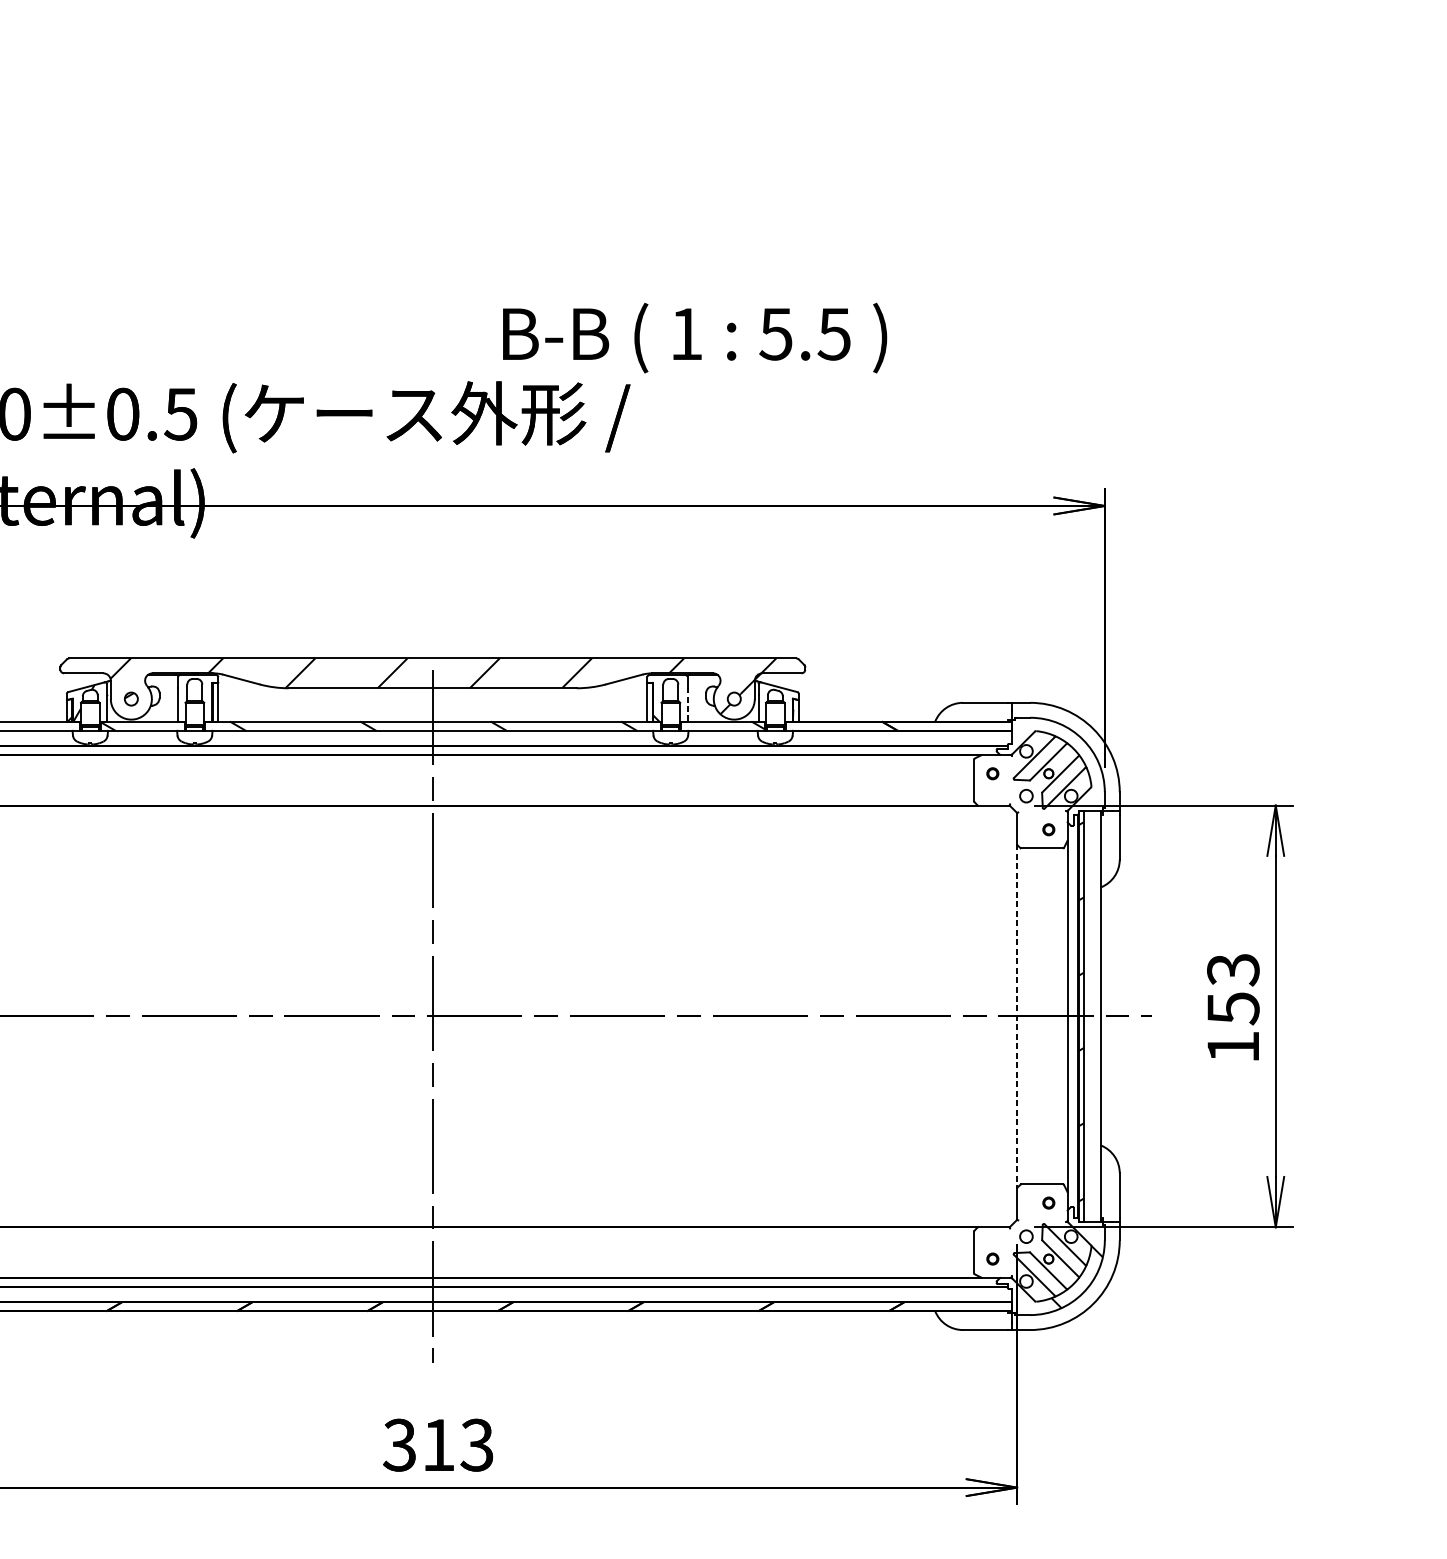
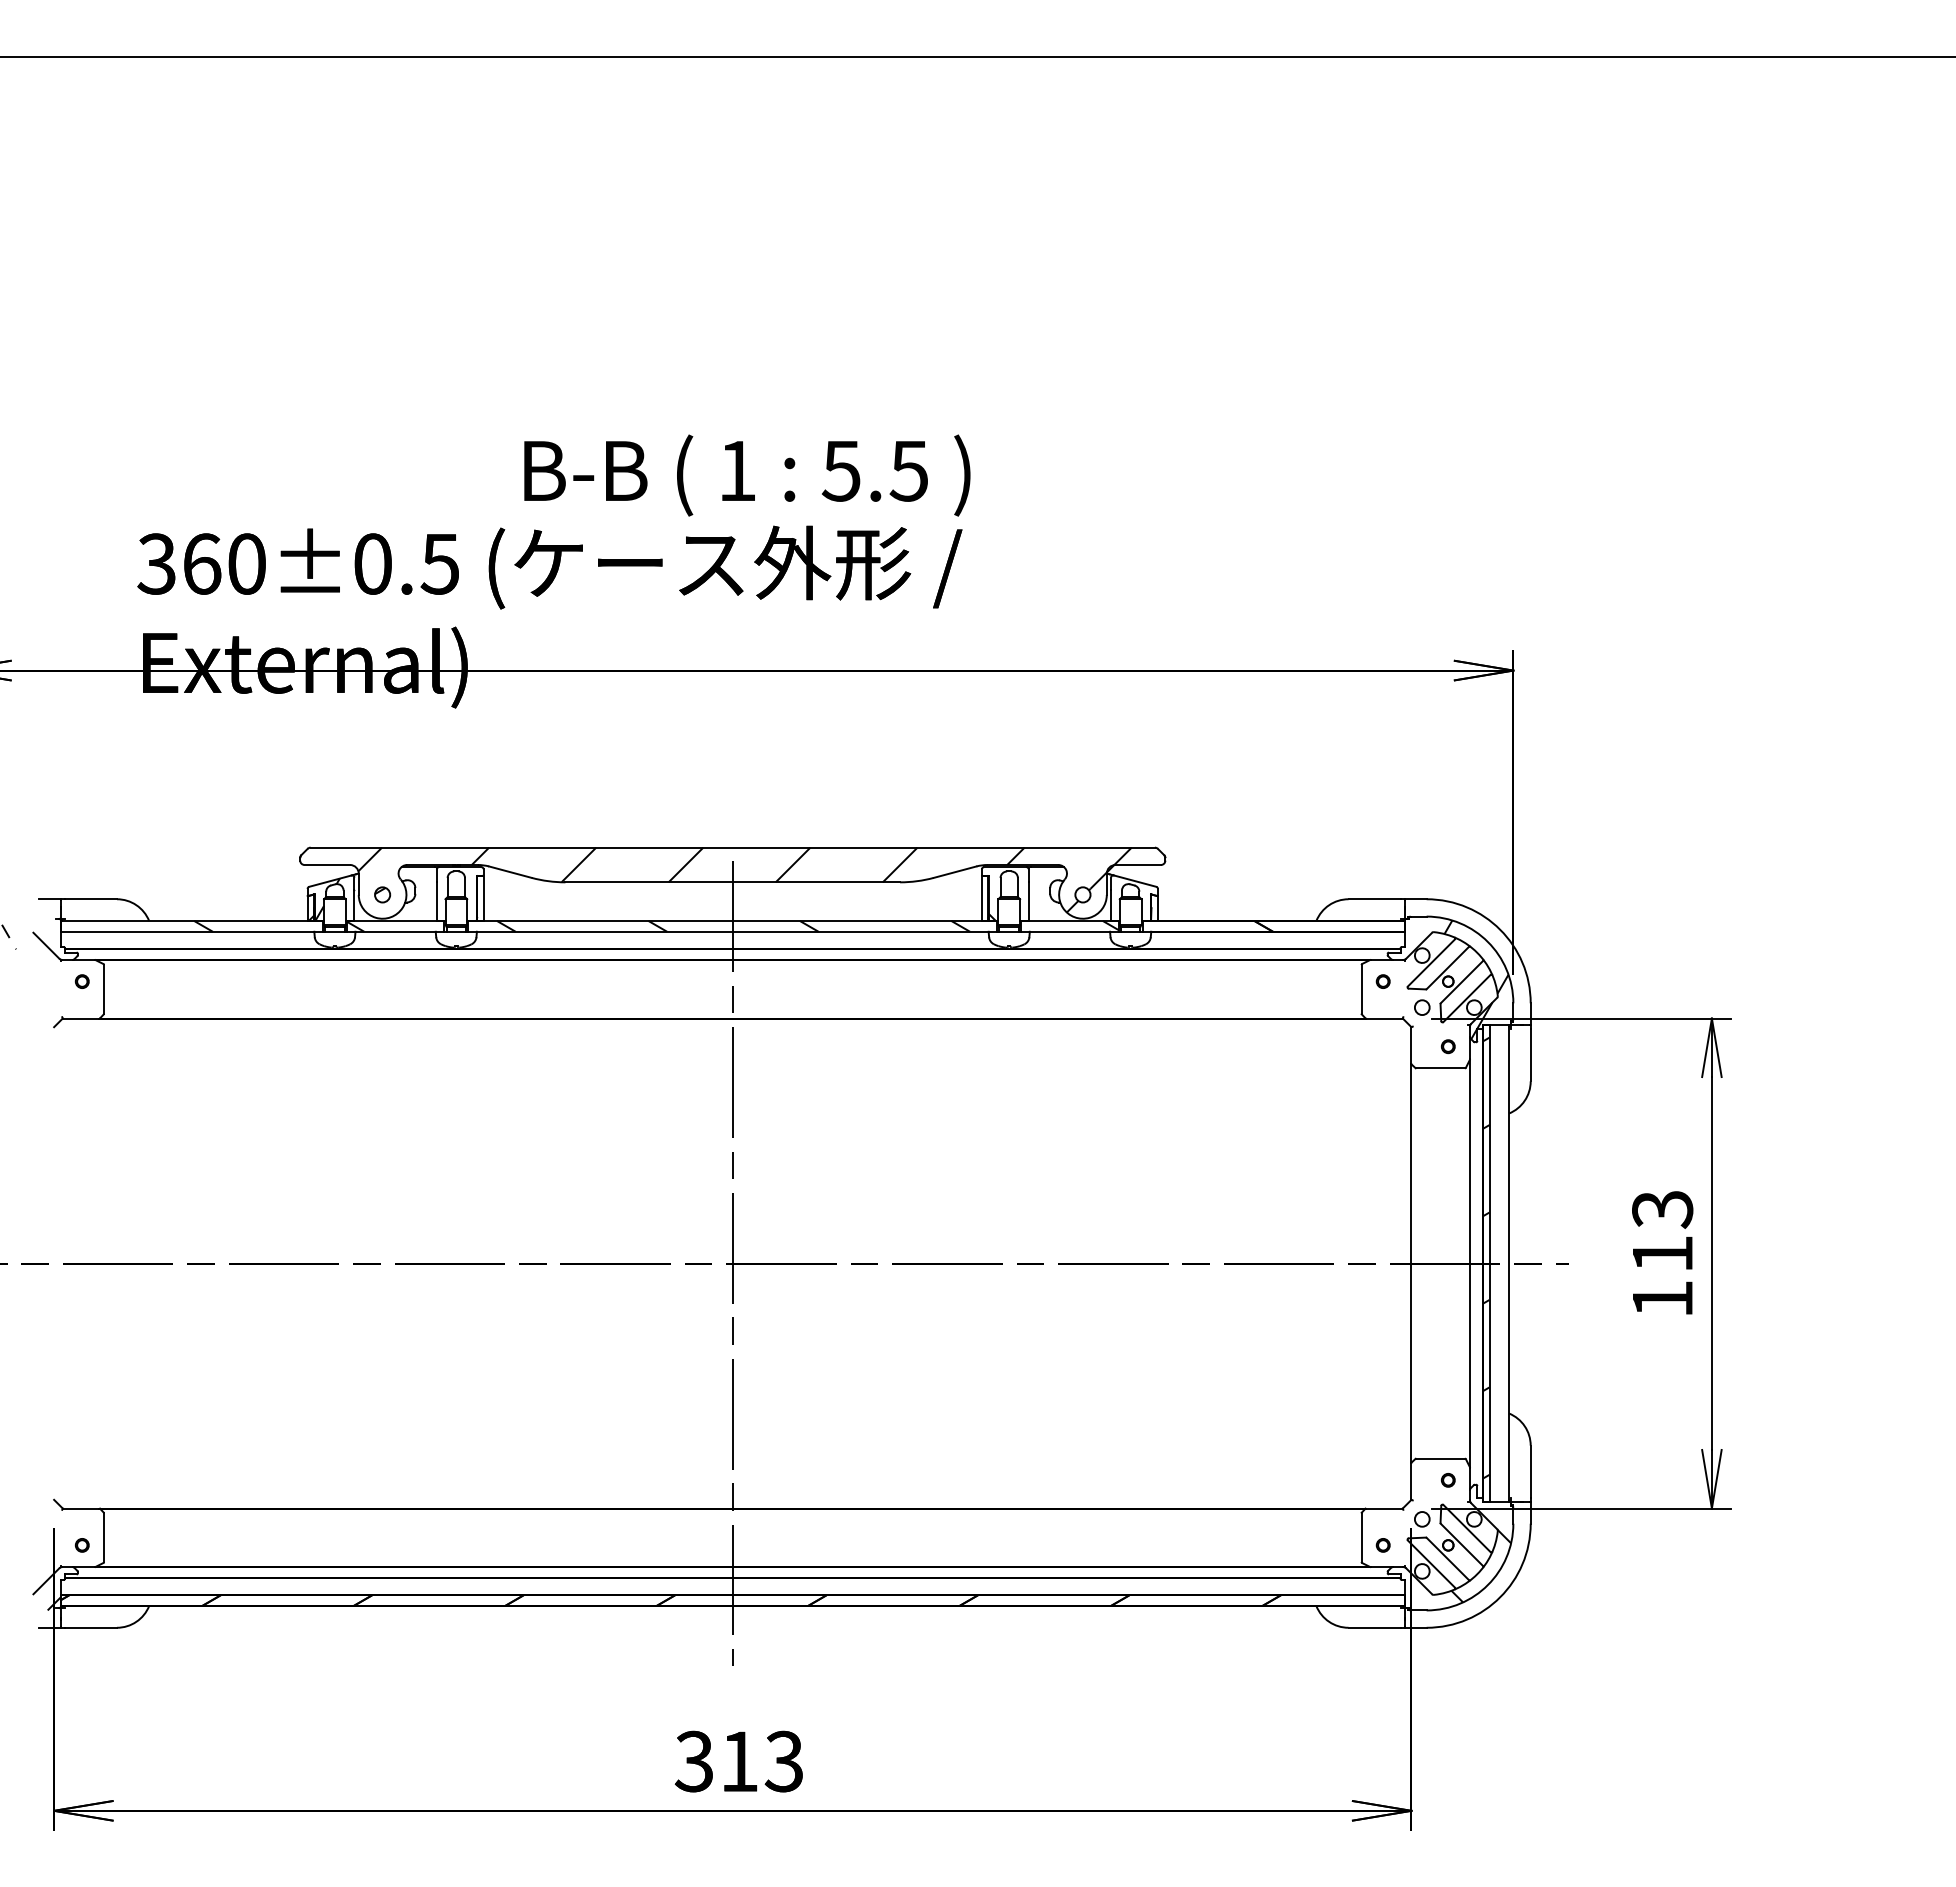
text: (695, 338) -> (747, 475), moved
line: (687, 704) -> (1028, 901), dashed -> solid
hatch: (1073, 771) -> (1476, 979), added
text: (1234, 1009) -> (1663, 1255), 153 -> 113
line: (1017, 1016) -> (1411, 1263), dashed -> solid

